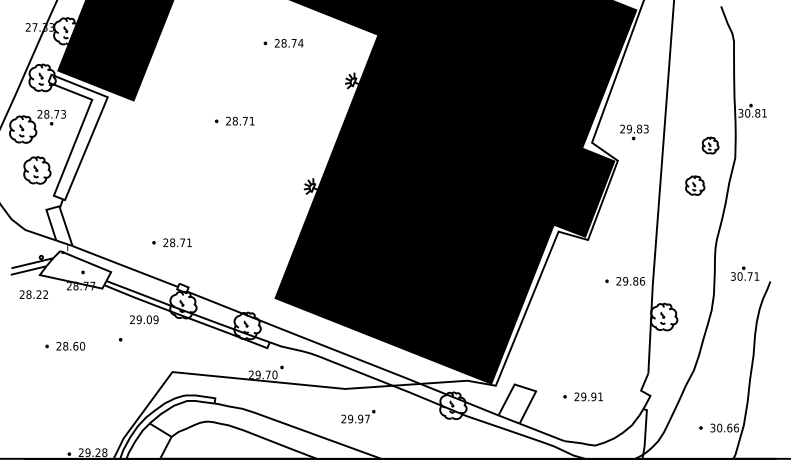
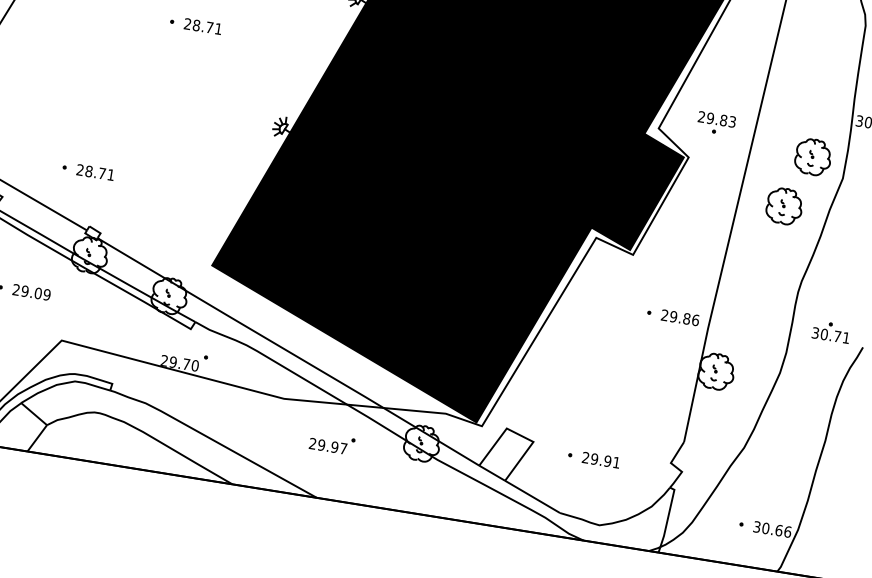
part: (710, 145) -> (813, 156), size x1.67
part: (695, 185) -> (785, 206), size x1.43
text: (144, 319) -> (32, 292), moved
part: (358, 416) -> (332, 443), moved

